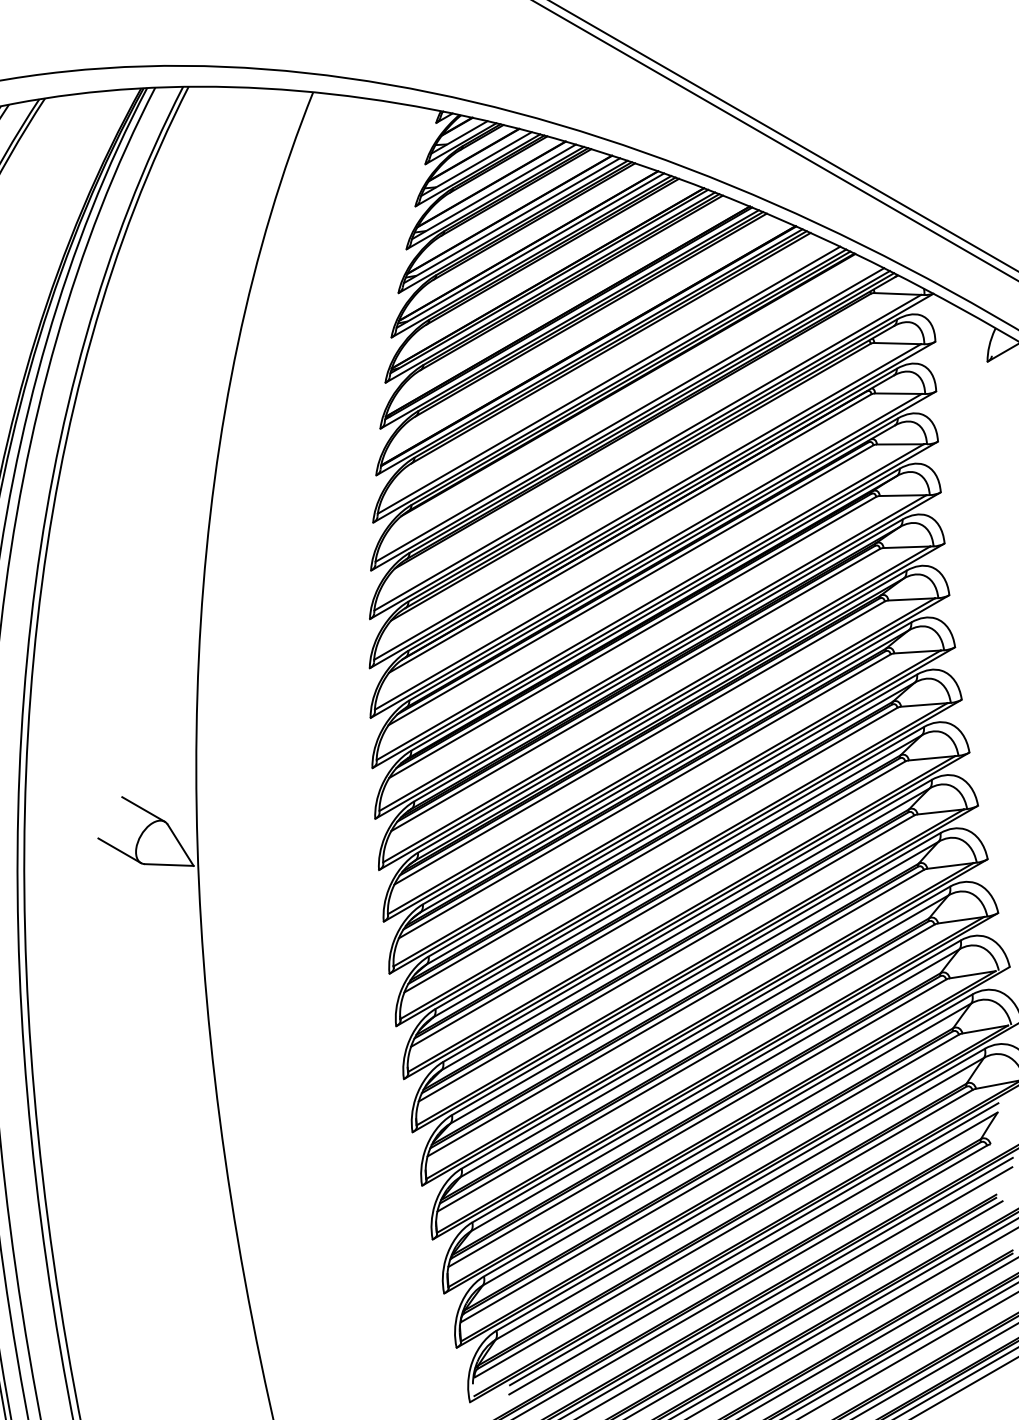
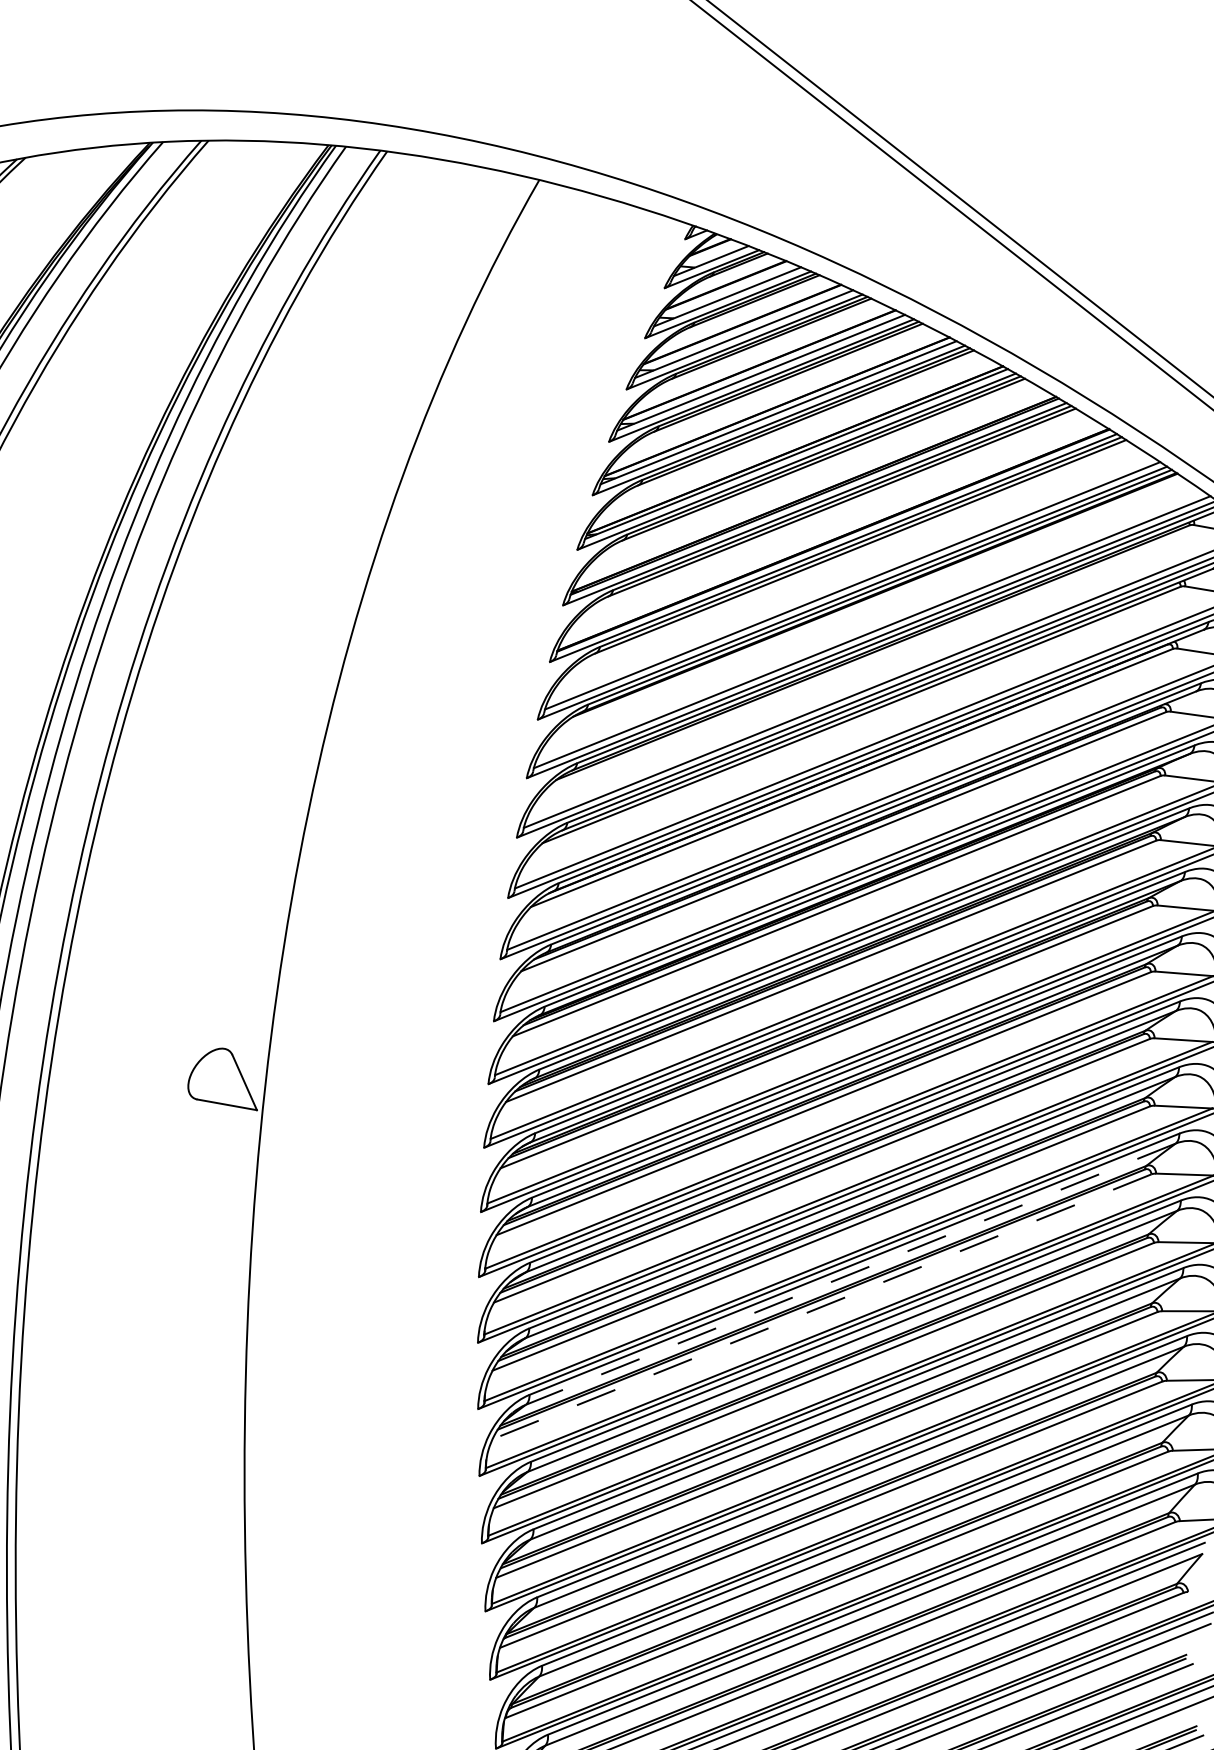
line: (143, 809) -> (205, 1032), removed
line: (119, 850) -> (168, 1078), removed
line: (685, 929) -> (850, 1274), solid -> dashed
line: (666, 958) -> (822, 1306), solid -> dashed

